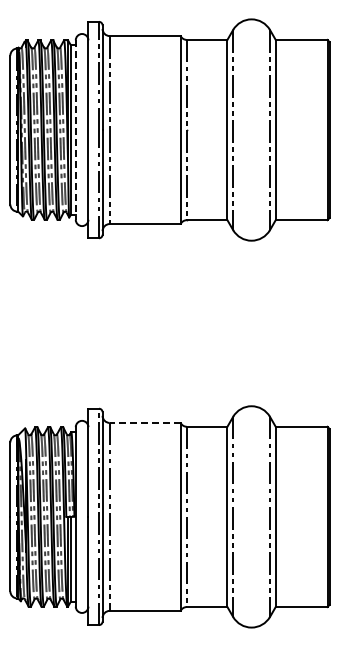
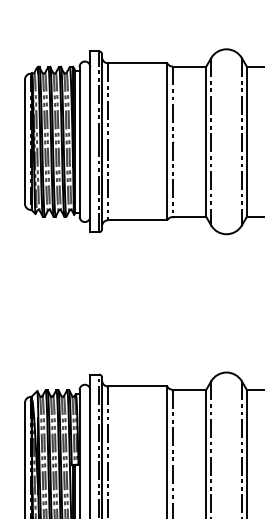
line: (75, 130) -> (79, 142), dashed -> solid
line: (144, 422) -> (137, 386), dashed -> solid

